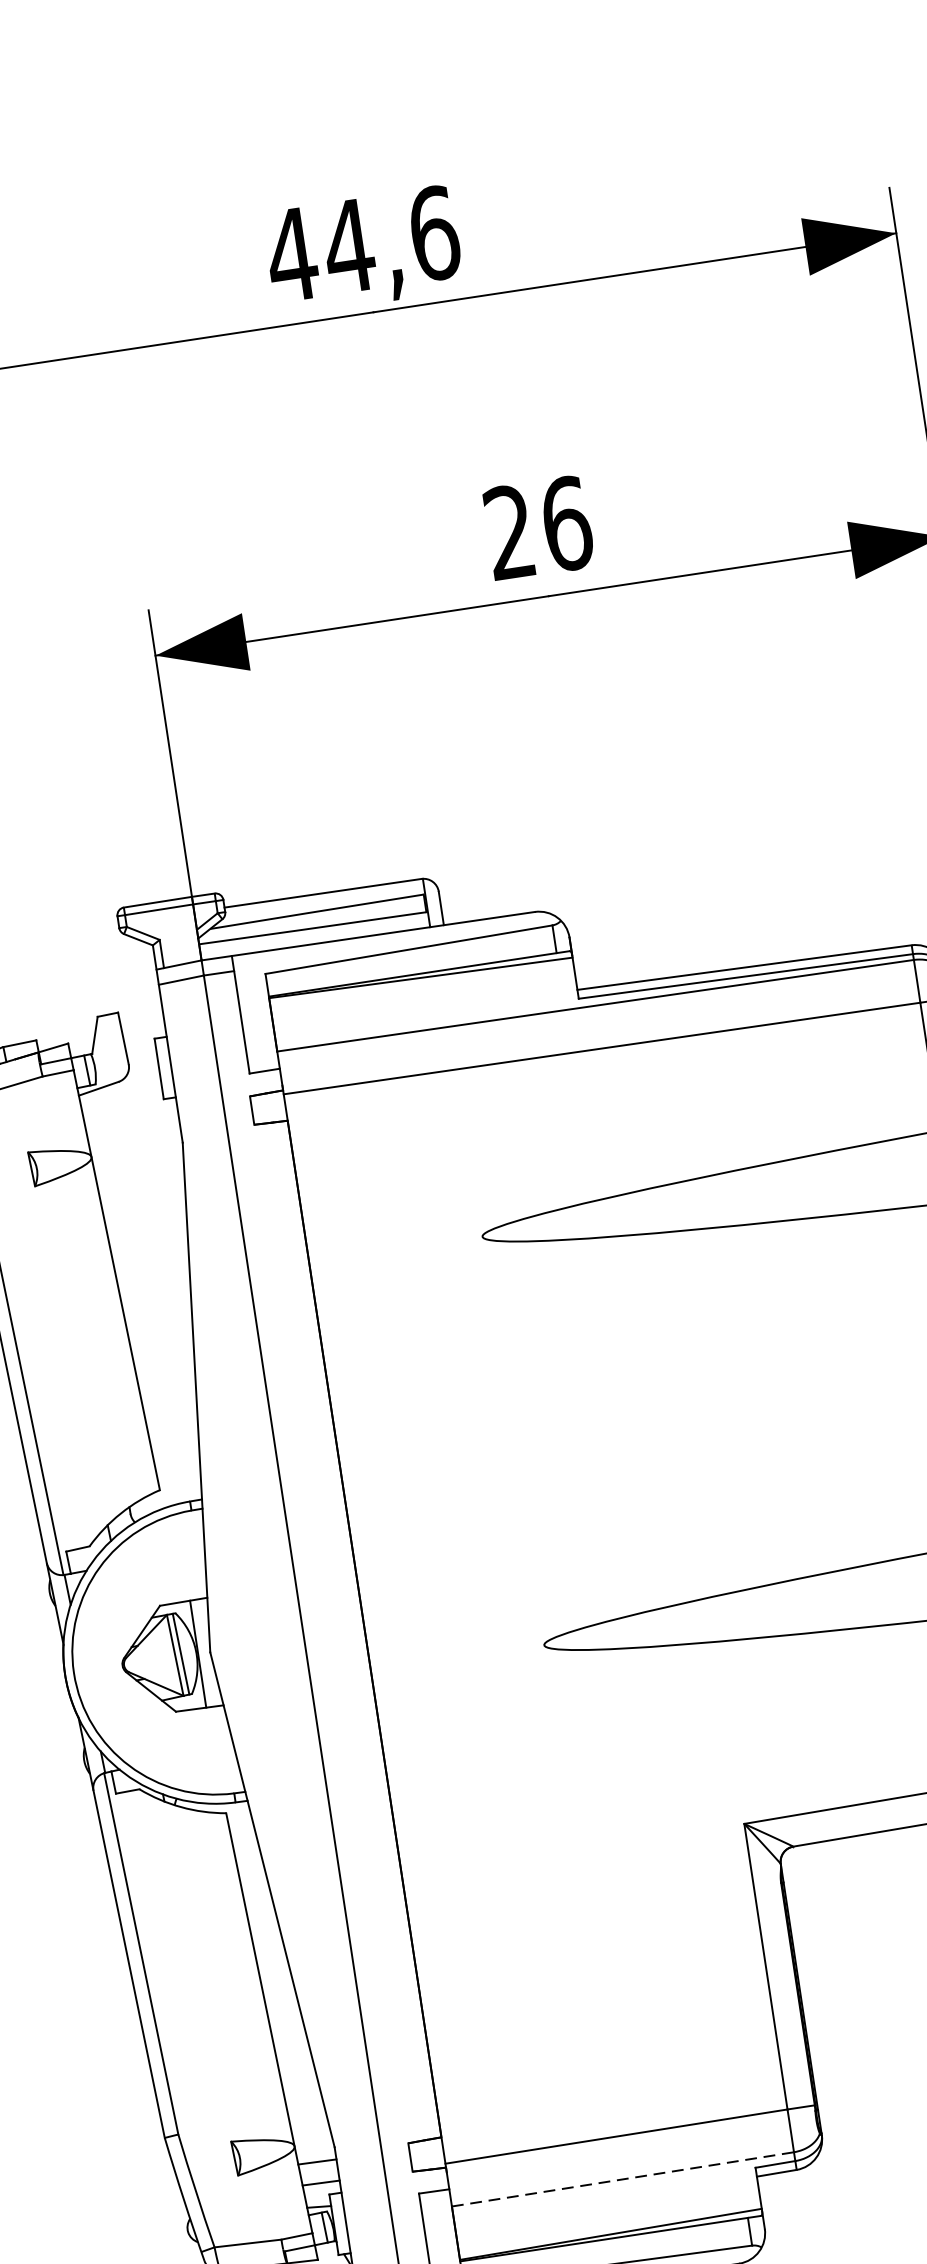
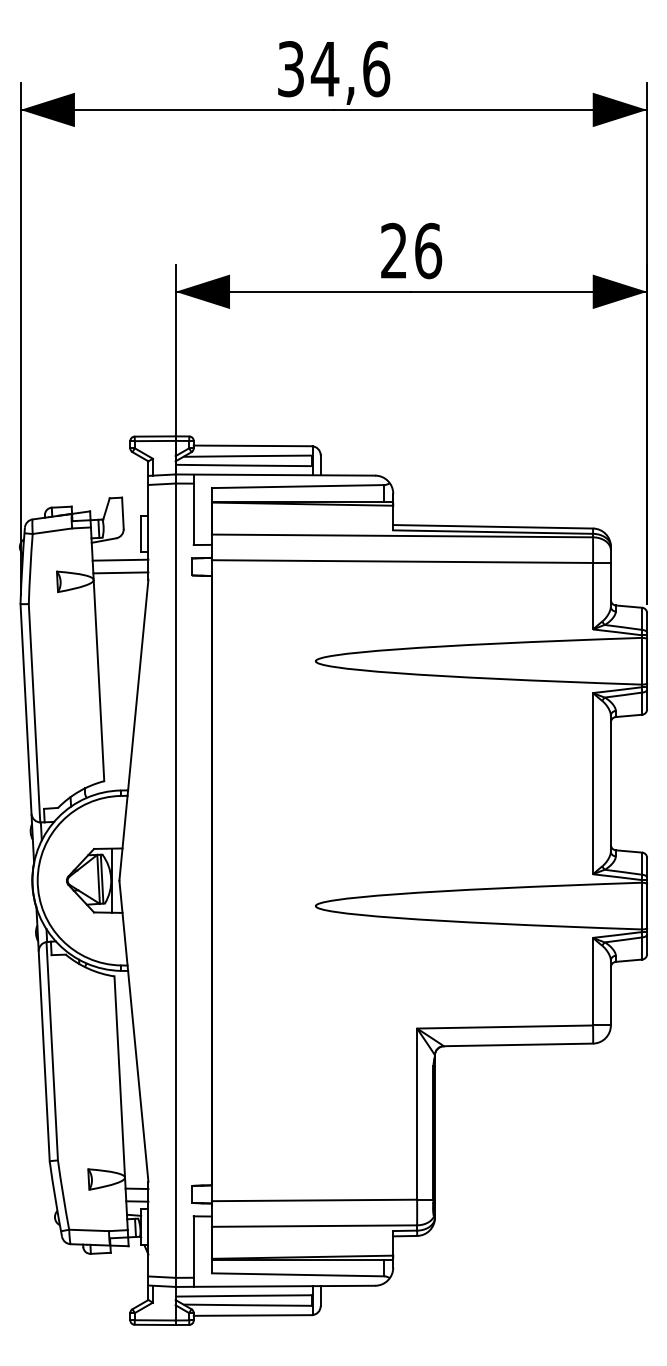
text: (291, 255) -> (290, 69), 44,6 -> 34,6
line: (131, 1116) -> (120, 559), added
line: (134, 1137) -> (120, 572), added
line: (623, 2180) -> (314, 1226), dashed -> solid

